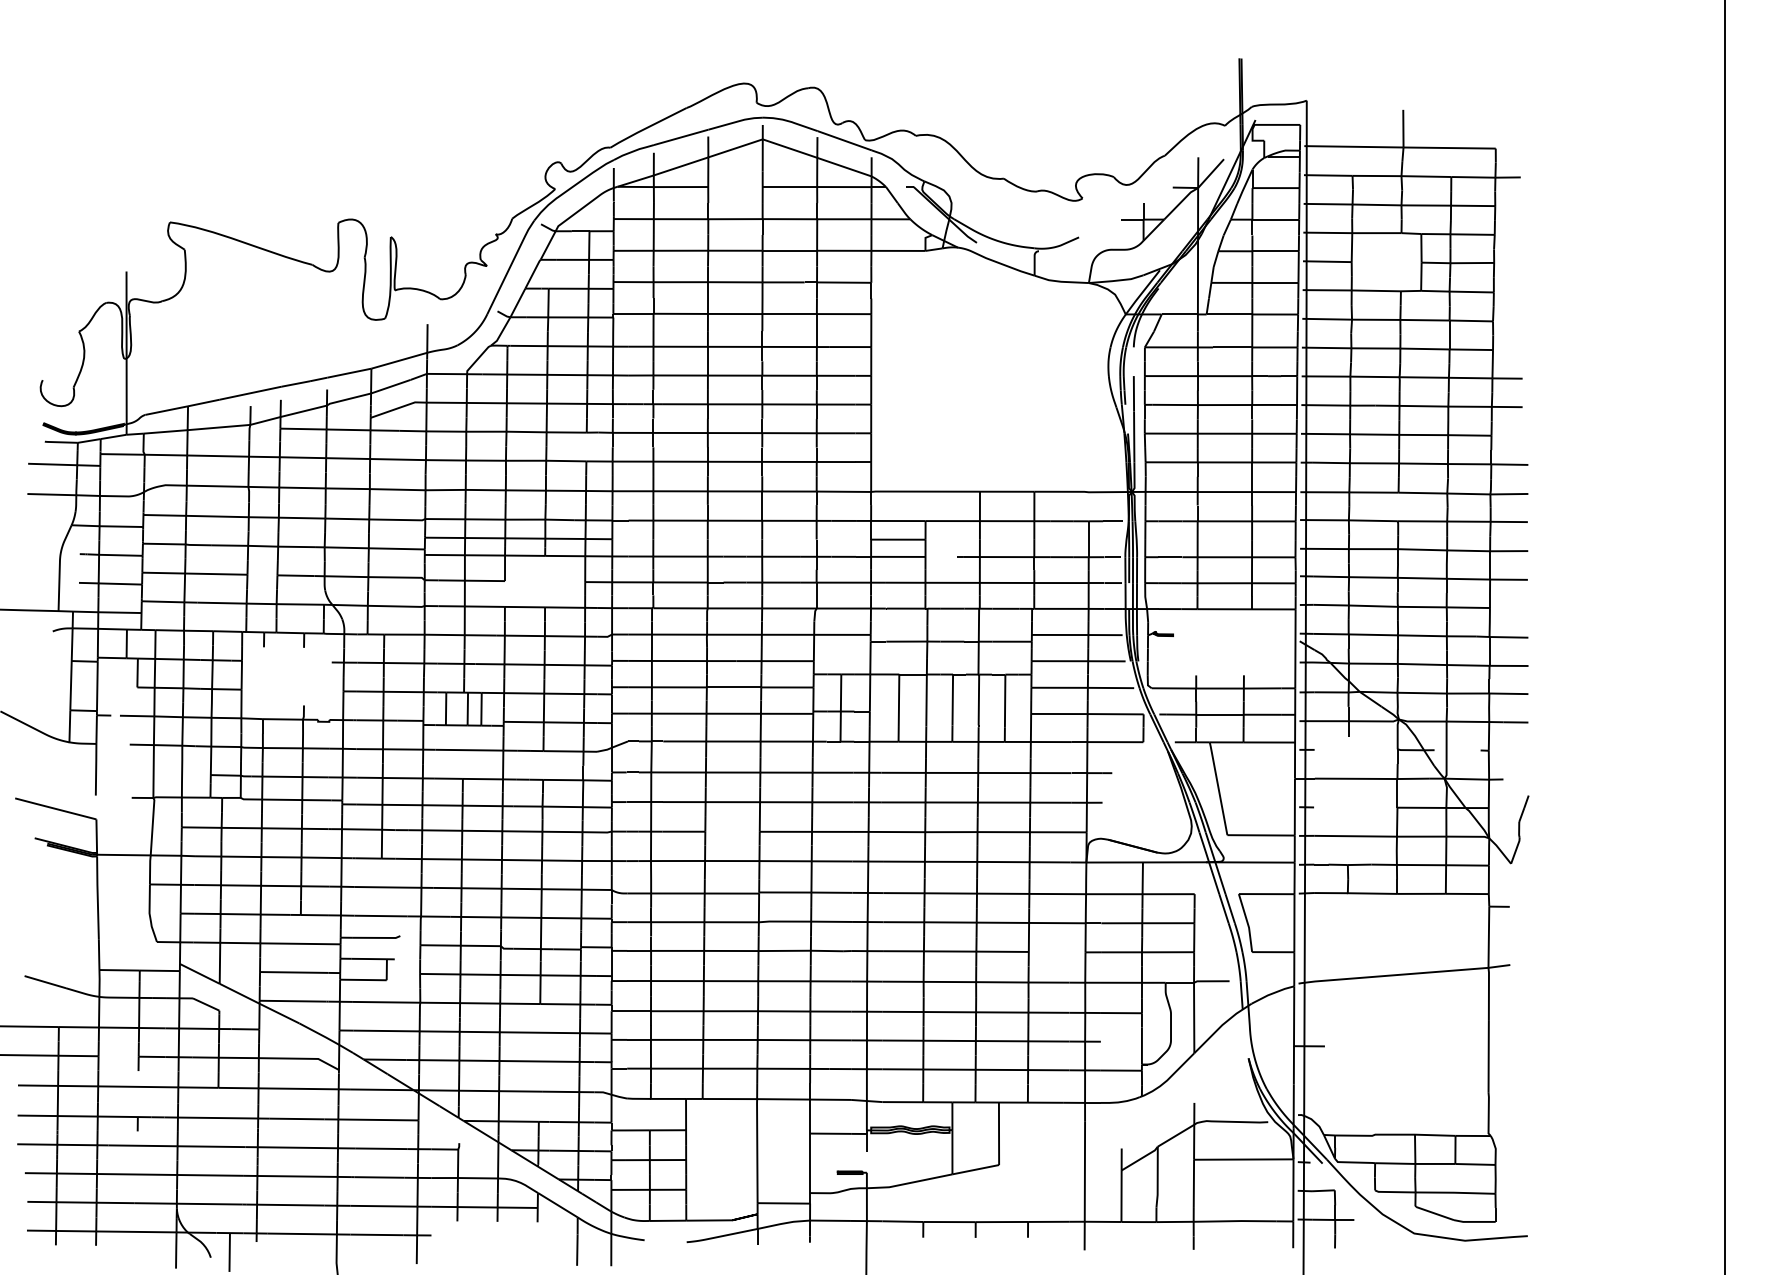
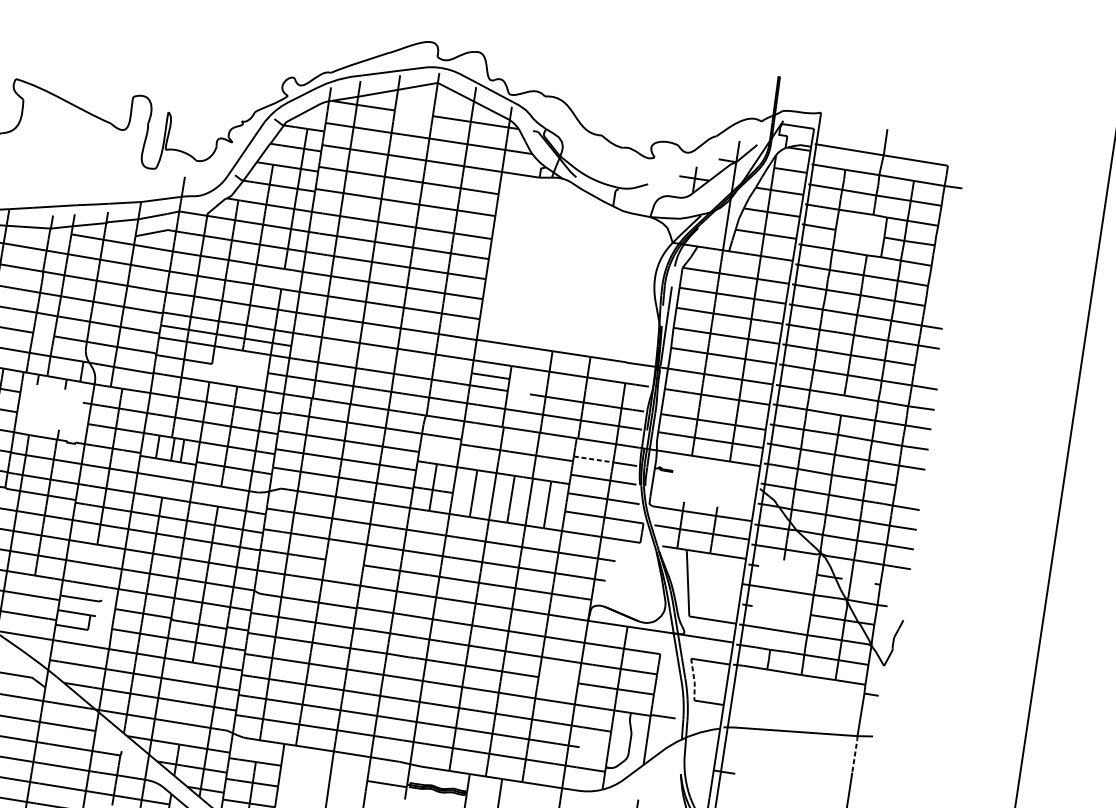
line: (1060, 634) -> (593, 459), solid -> dashed
line: (1247, 923) -> (694, 680), solid -> dashed
line: (1488, 993) -> (854, 754), solid -> dashed

